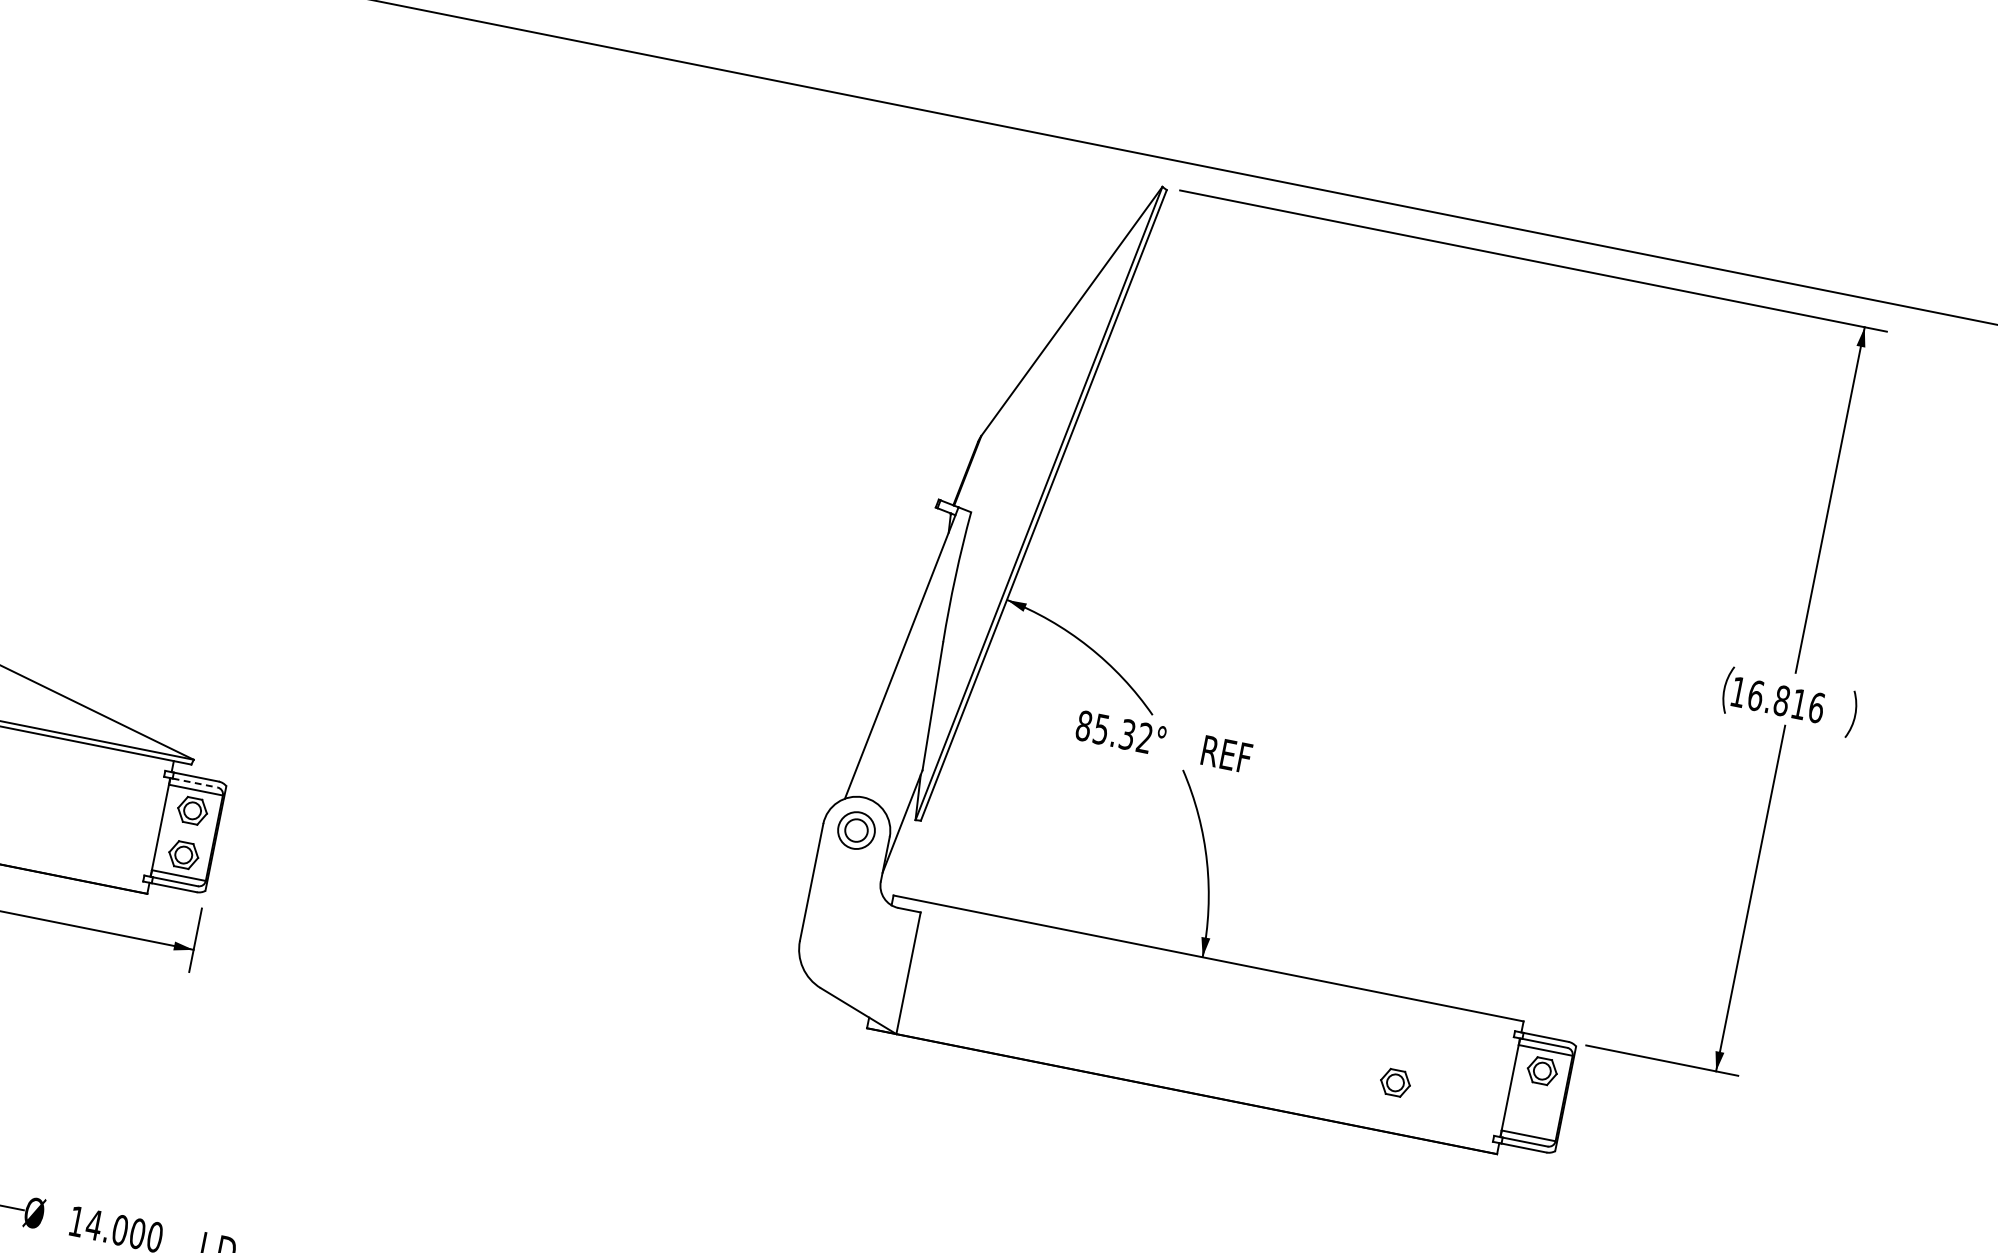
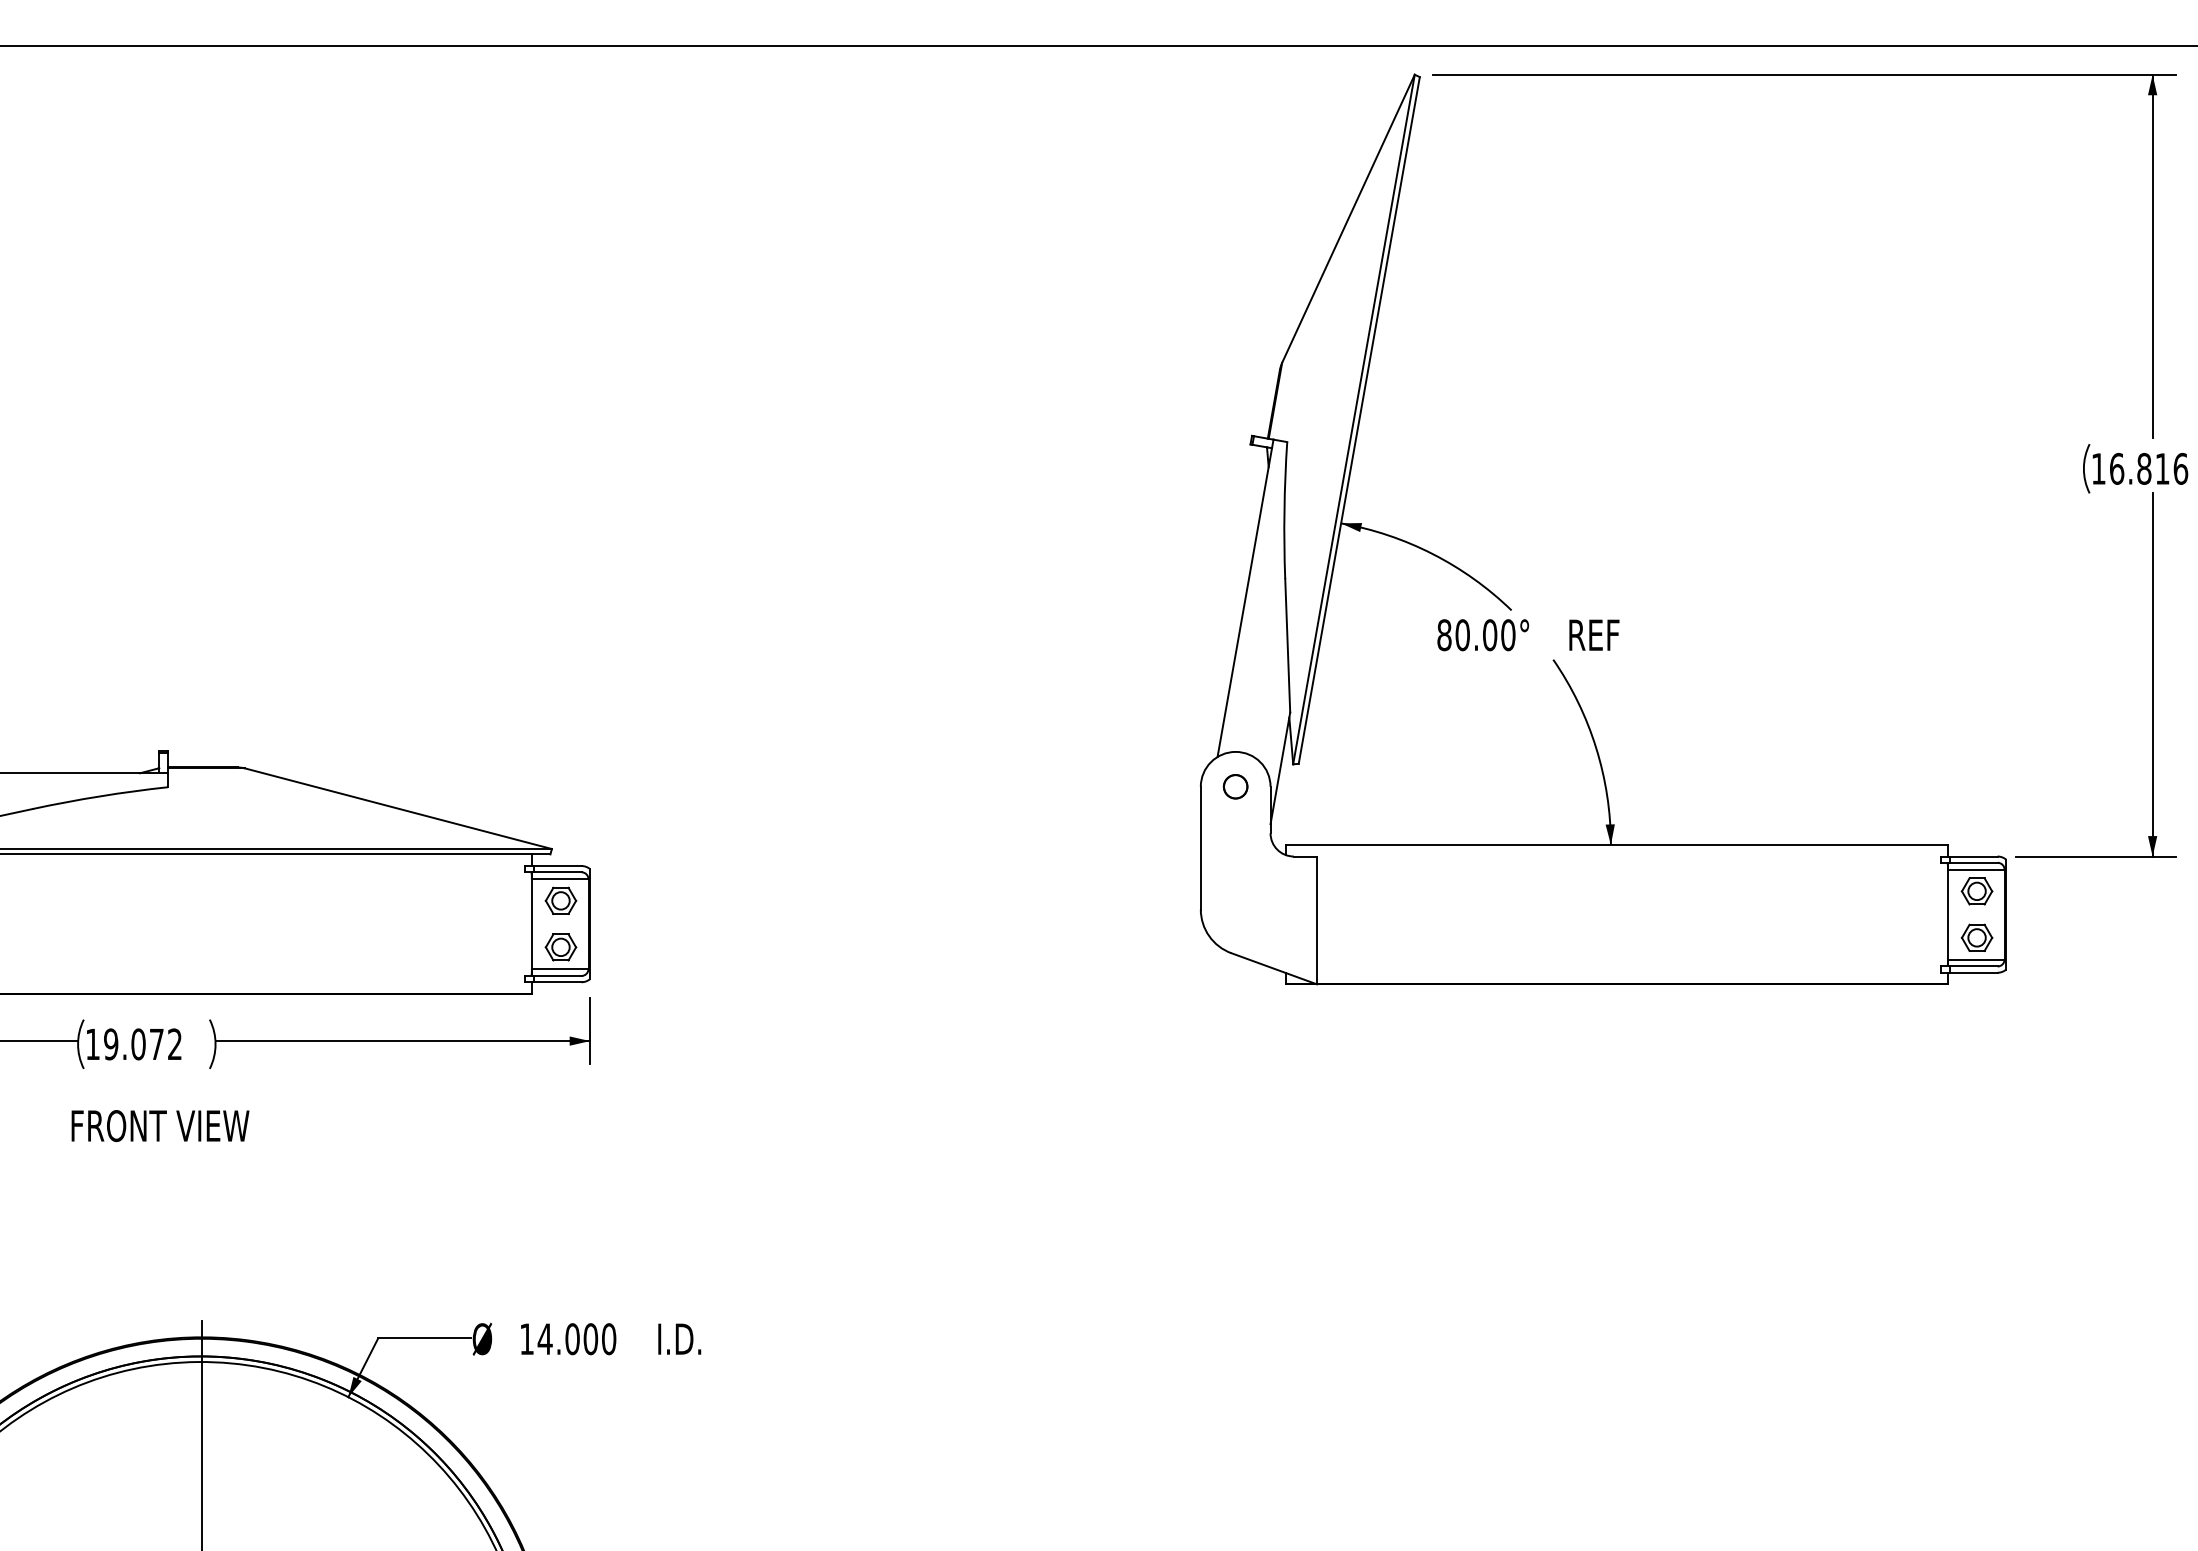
text: (1123, 734) -> (1485, 635), 85.32° -> 80.00°
line: (194, 783) -> (557, 872), dashed -> solid
circle: (856, 830) -> (1235, 786), size x0.62
part: (1395, 1082) -> (1976, 937), moved

